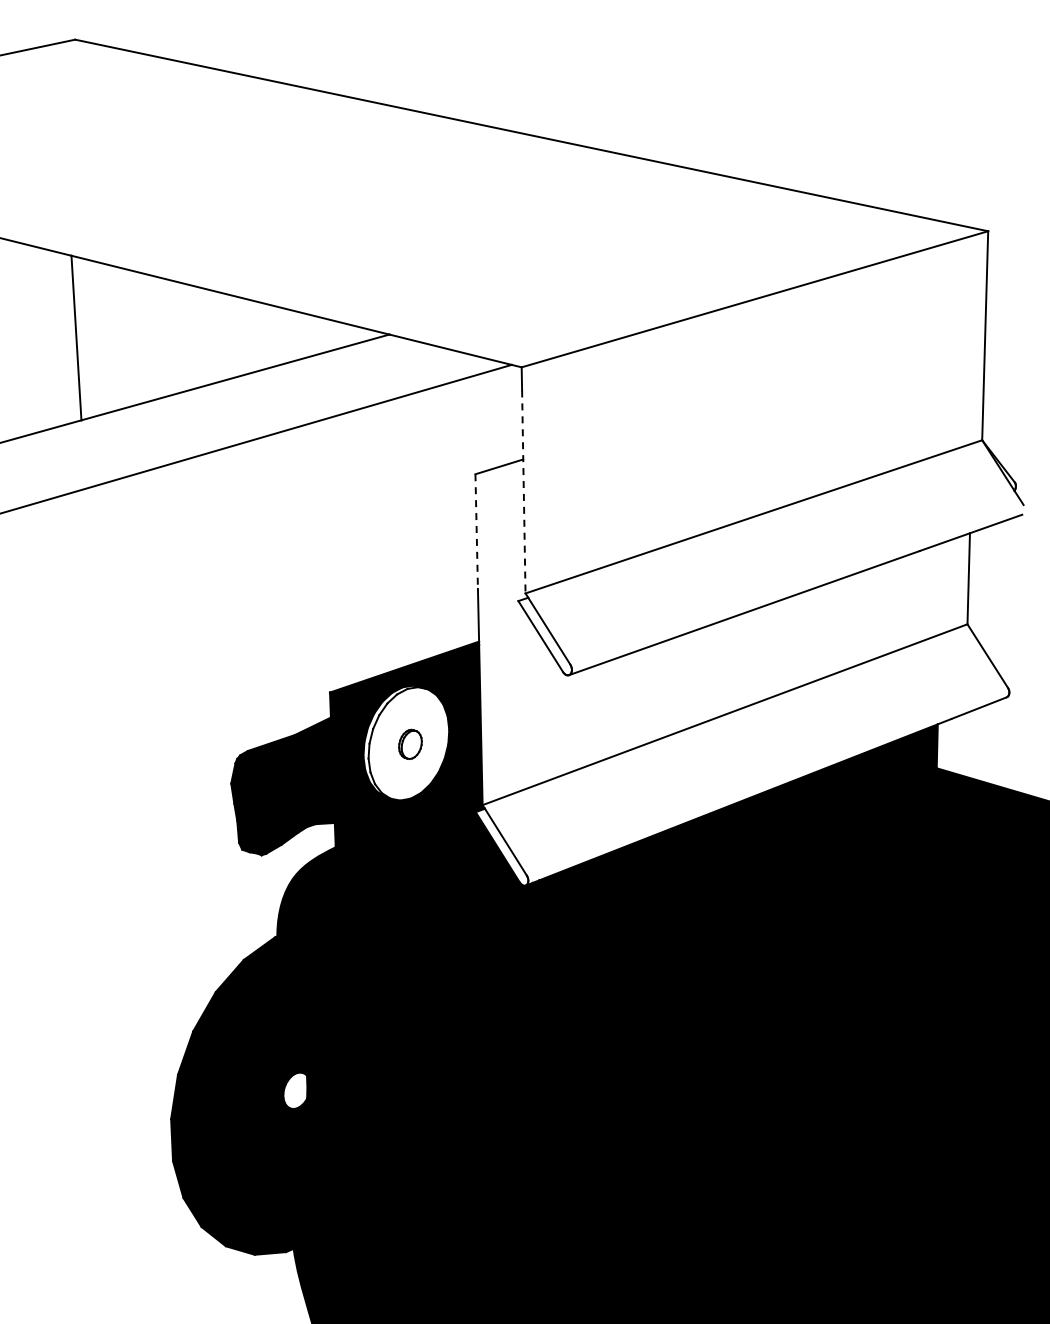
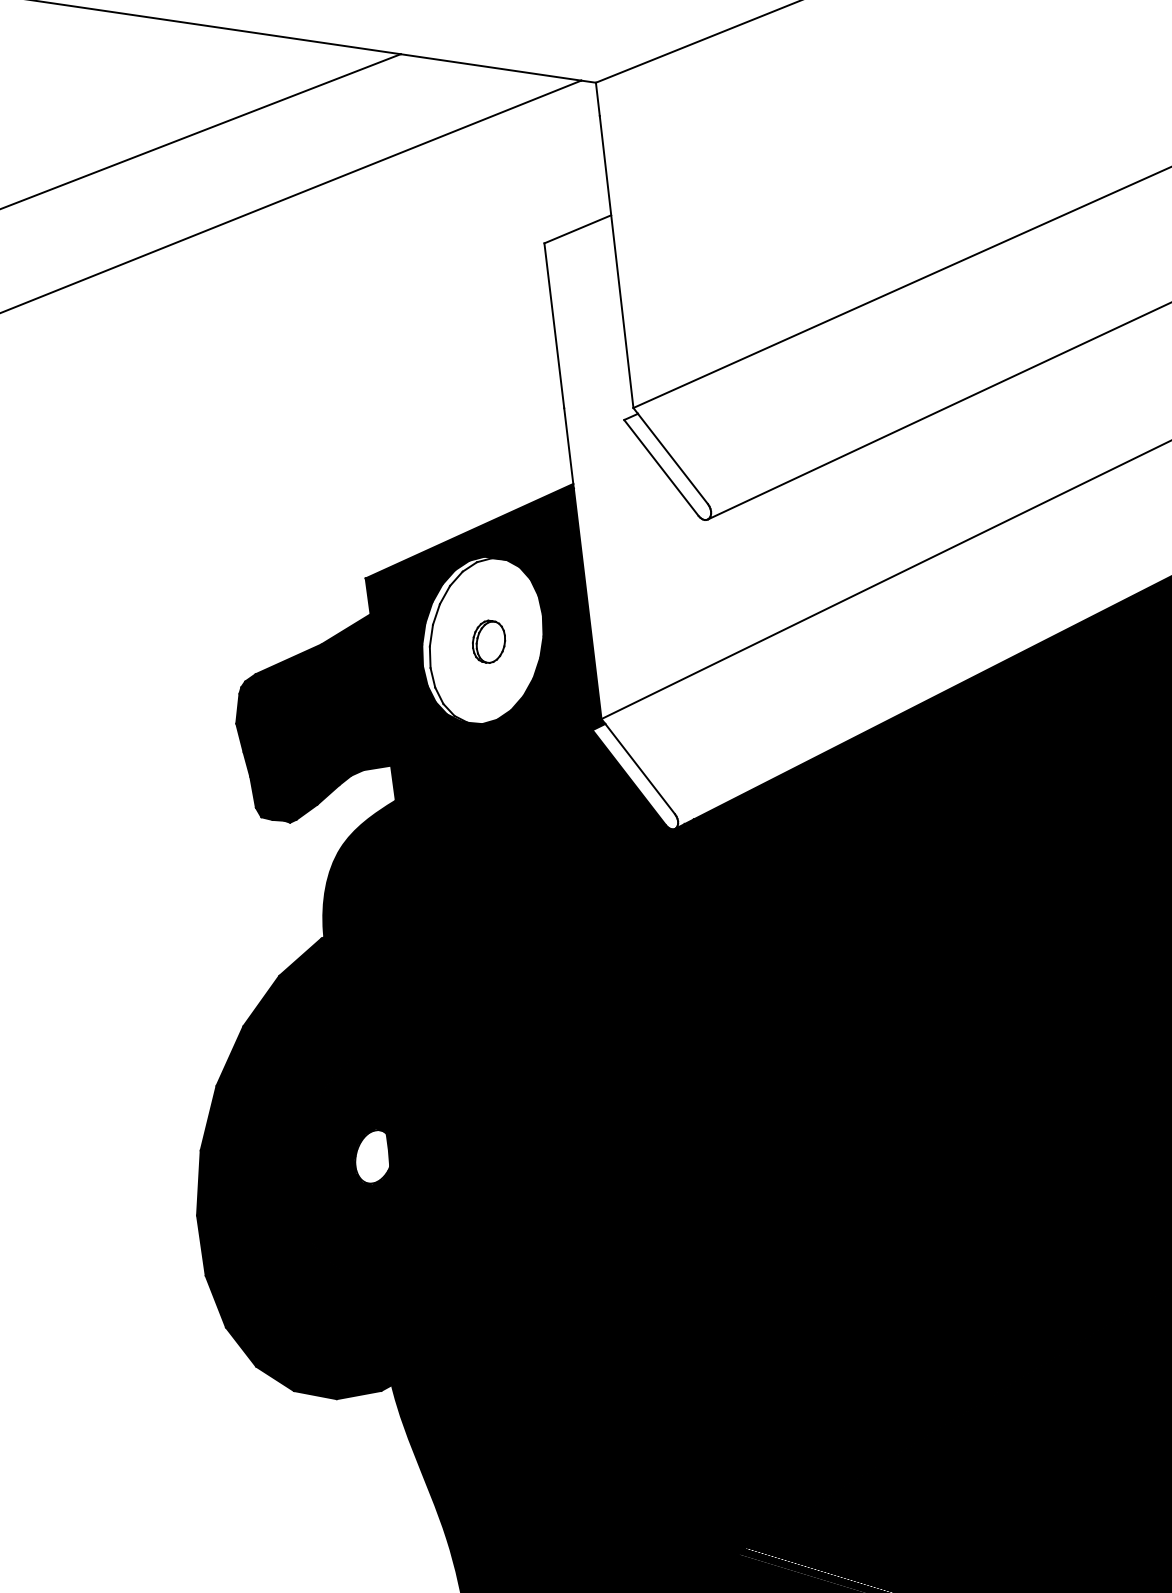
line: (523, 492) -> (616, 262), dashed -> solid
line: (476, 532) -> (554, 327), dashed -> solid

